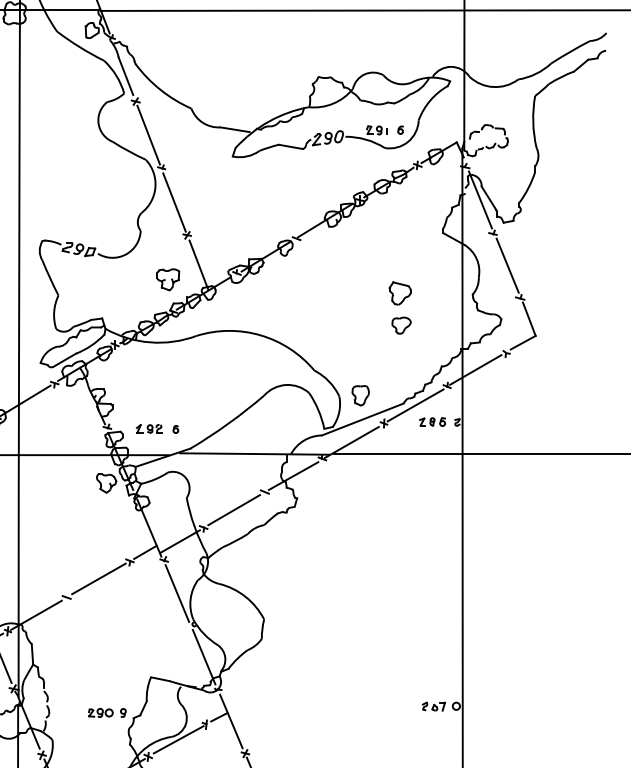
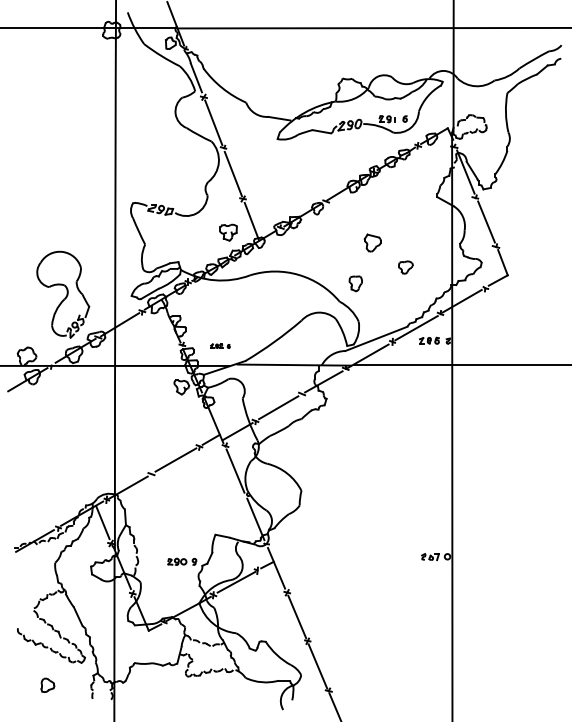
part: (399, 292) -> (372, 242), moved
part: (360, 395) -> (355, 283), moved
part: (157, 429) -> (220, 346), size x0.6

